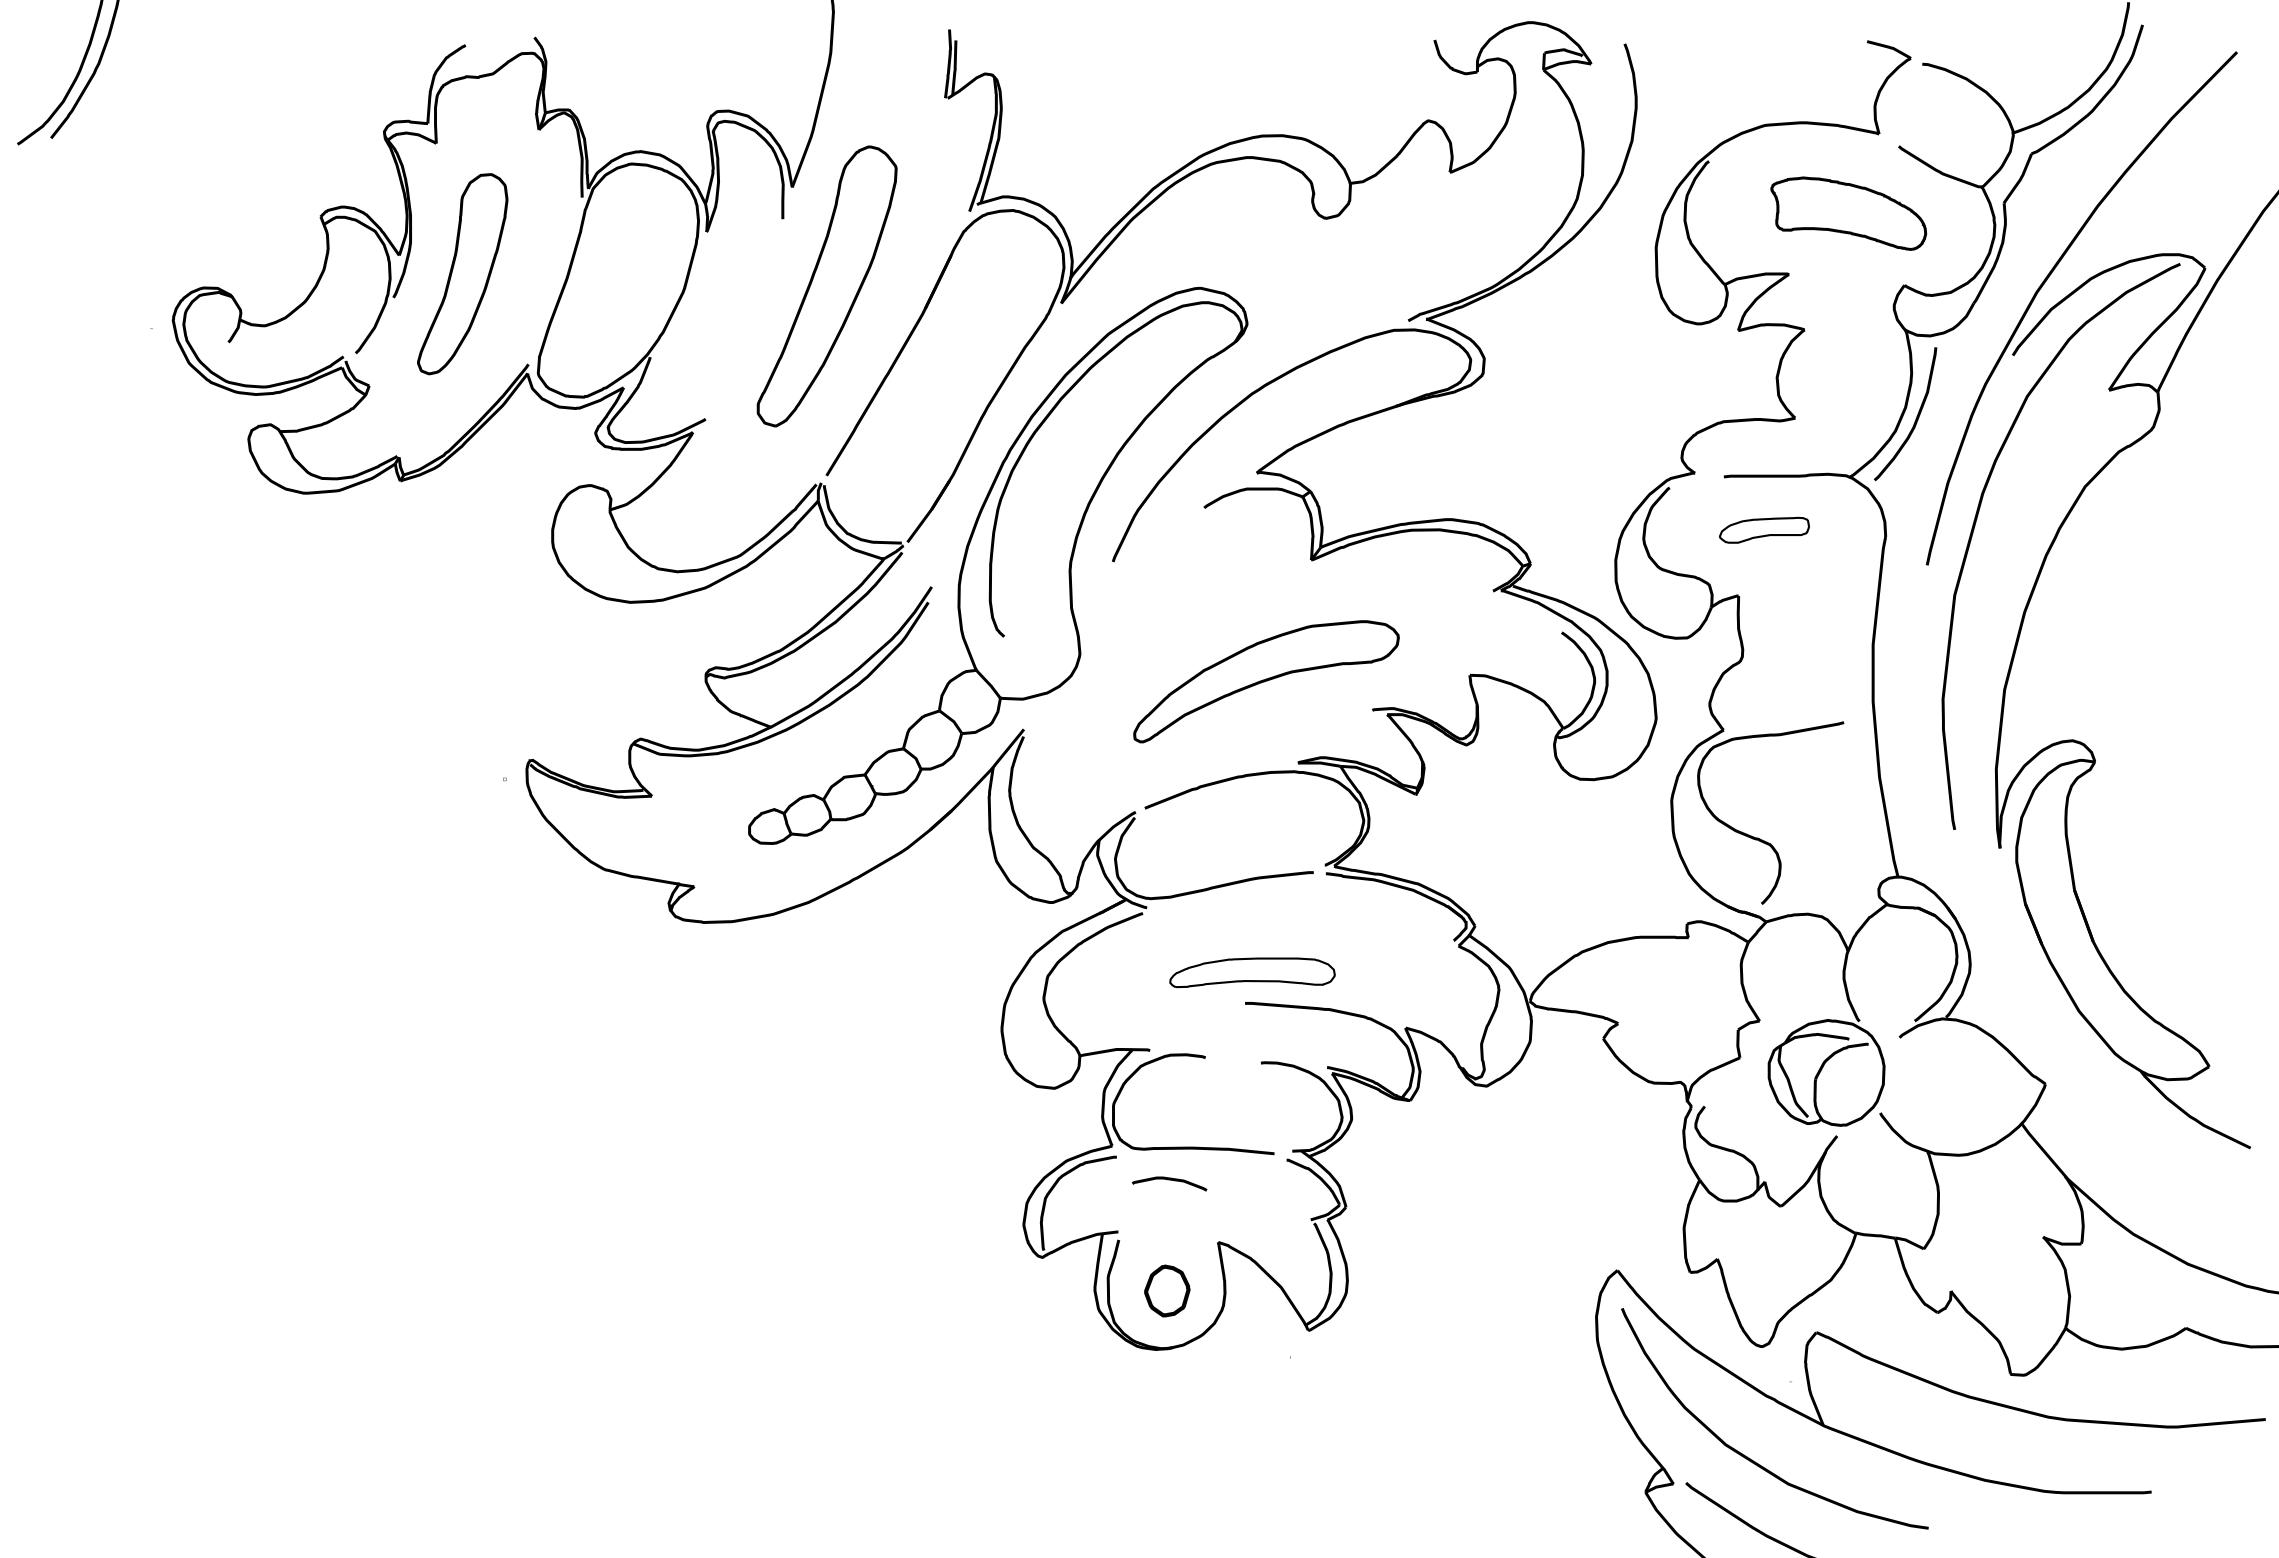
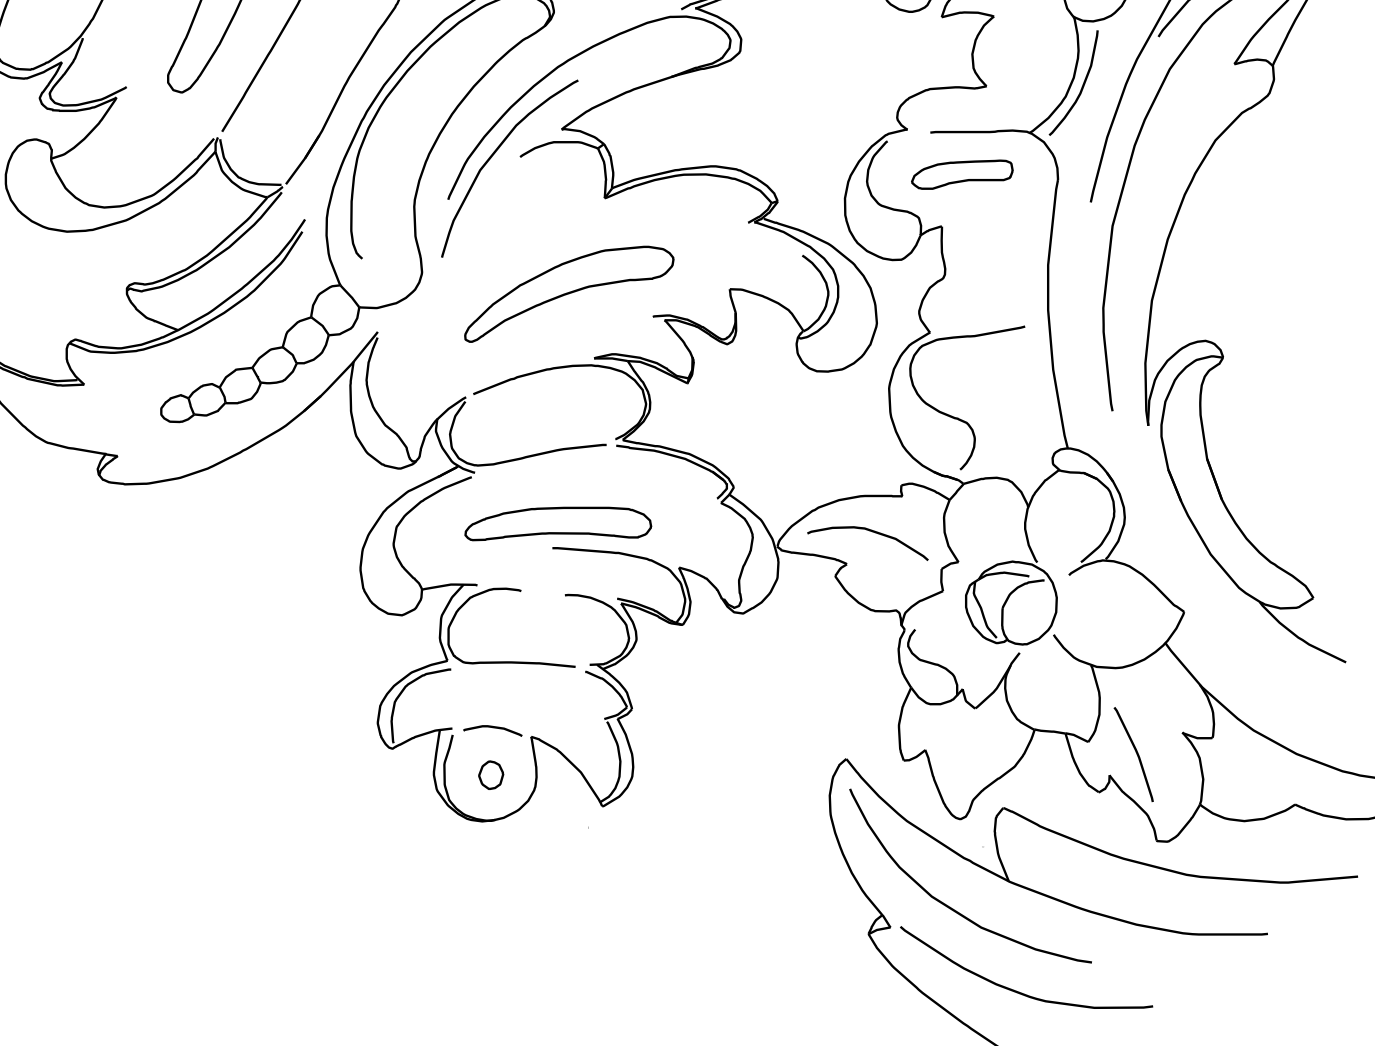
curve: (1170, 506) -> (493, 155), added
part: (1764, 530) -> (962, 174), size x1.43
part: (1252, 972) -> (558, 523), size x1.43
curve: (1650, 983) -> (872, 532), added
curve: (1169, 1180) -> (492, 728), moved
curve: (1984, 1263) -> (1136, 753), added
part: (1167, 1290) -> (491, 774), size x0.71

